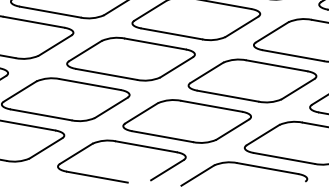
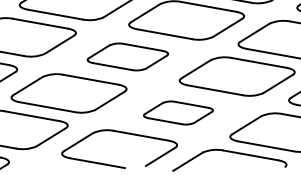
part: (130, 58) -> (127, 56), size x0.7
part: (187, 120) -> (178, 112), size x0.6

